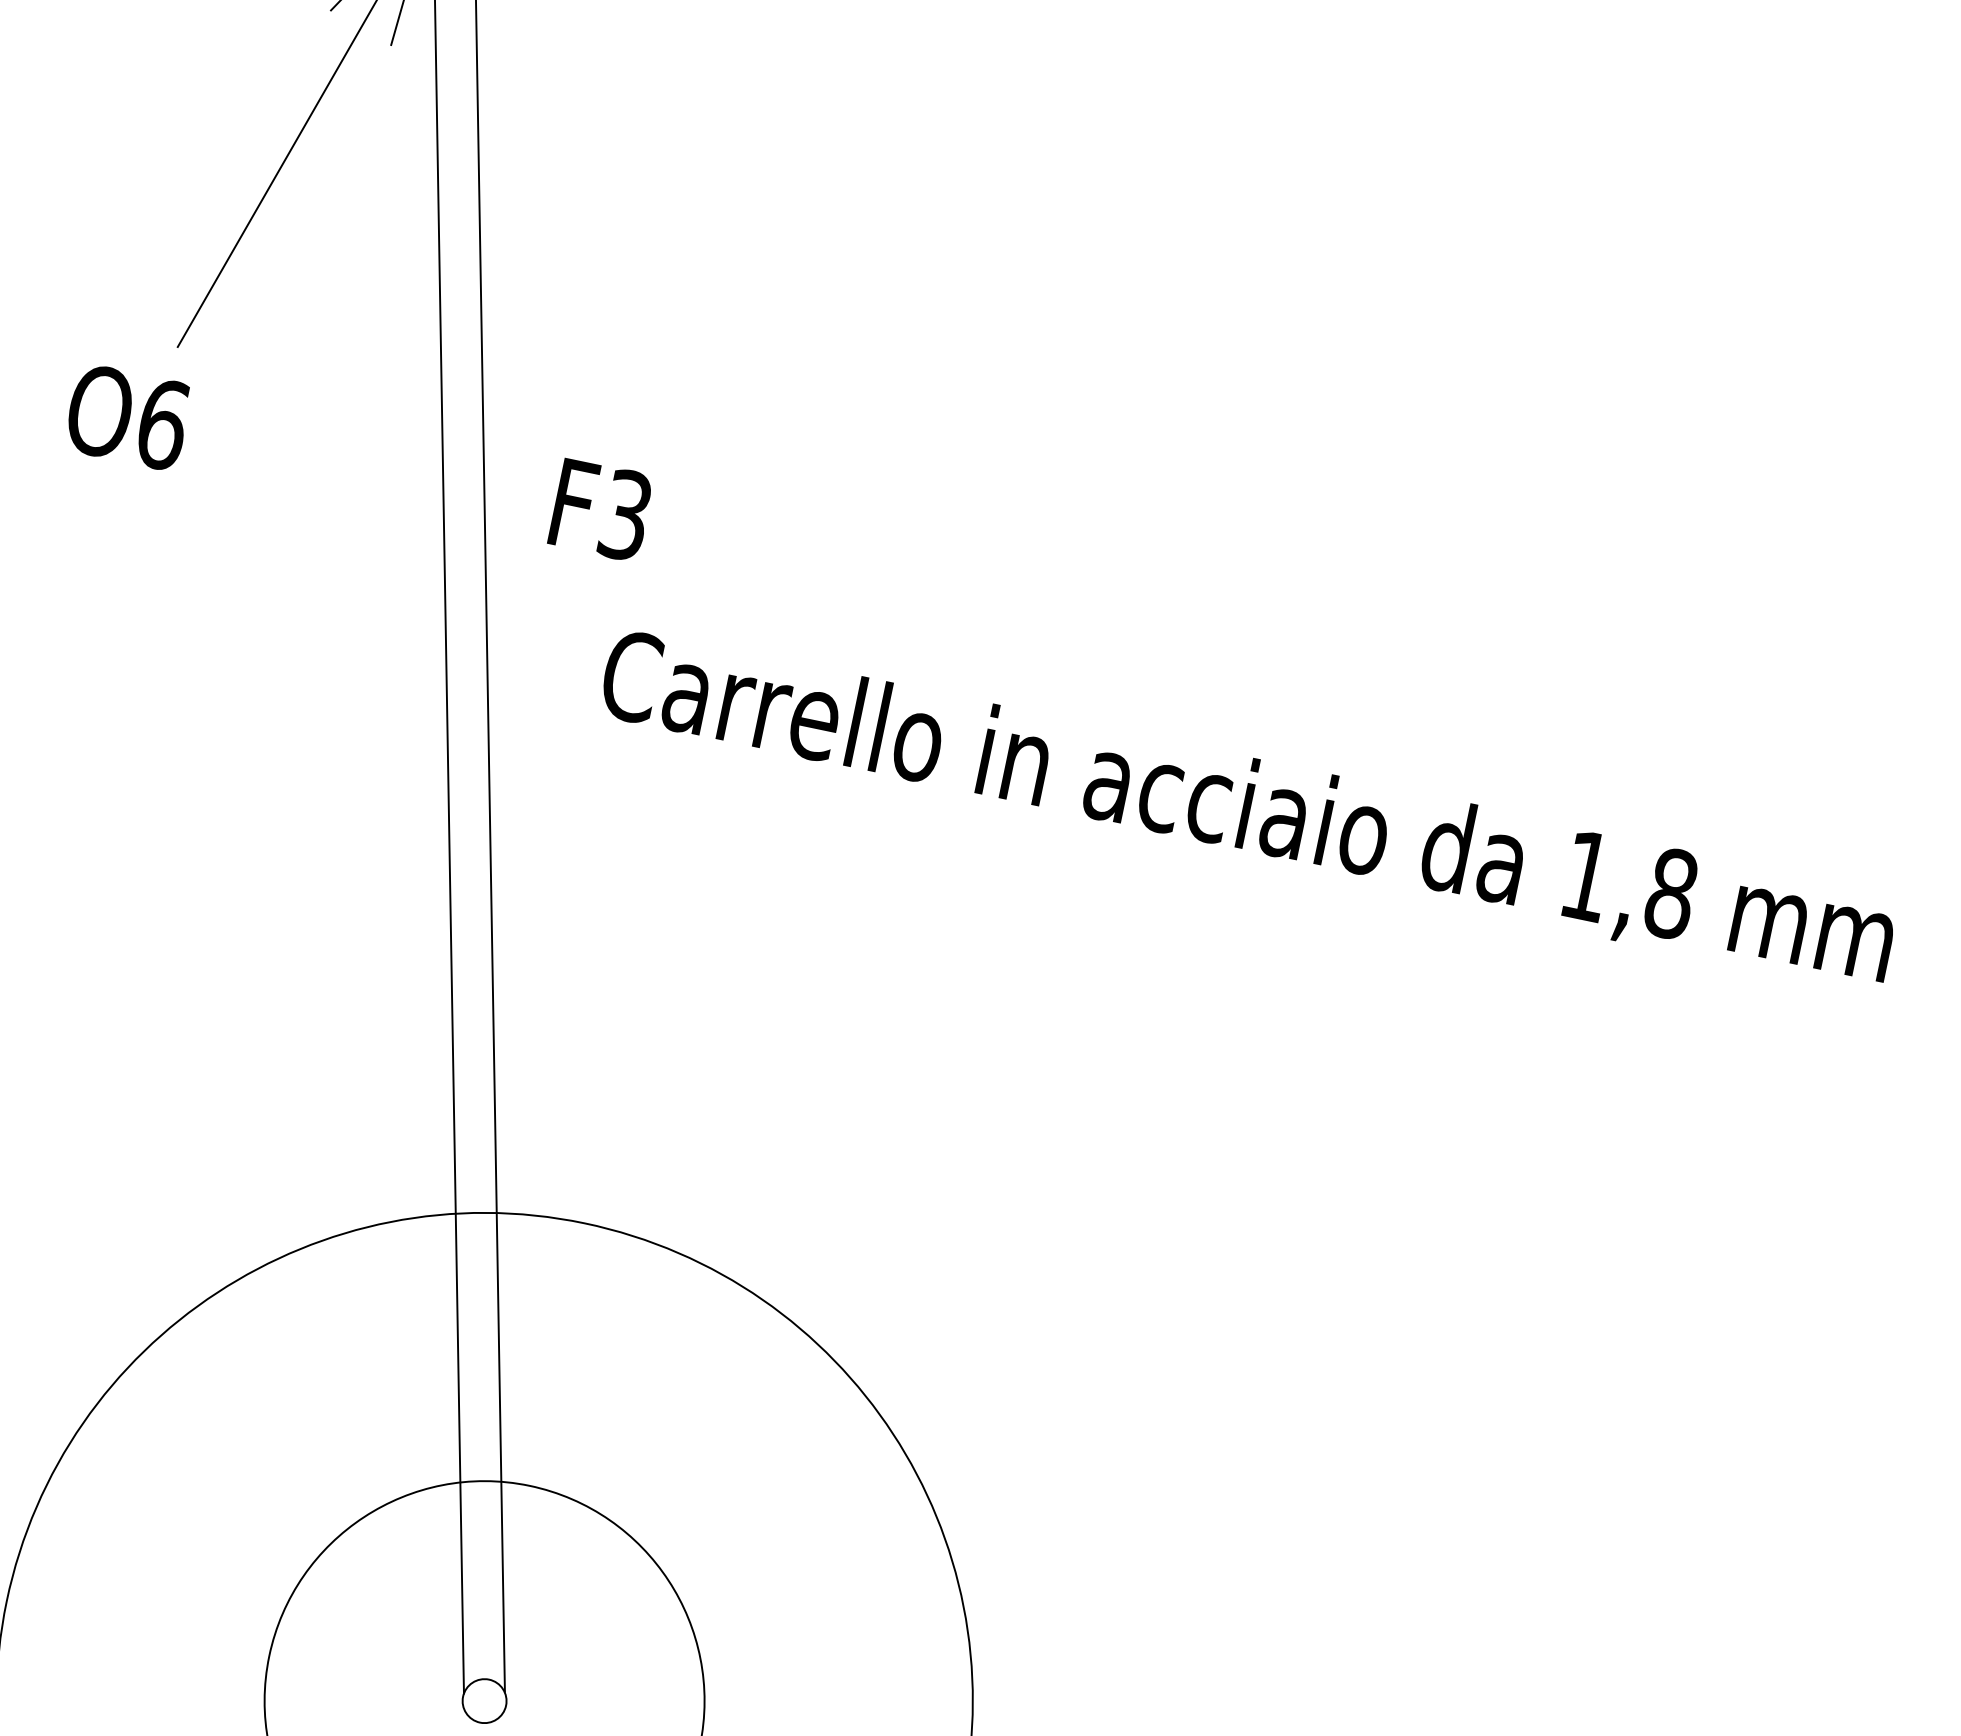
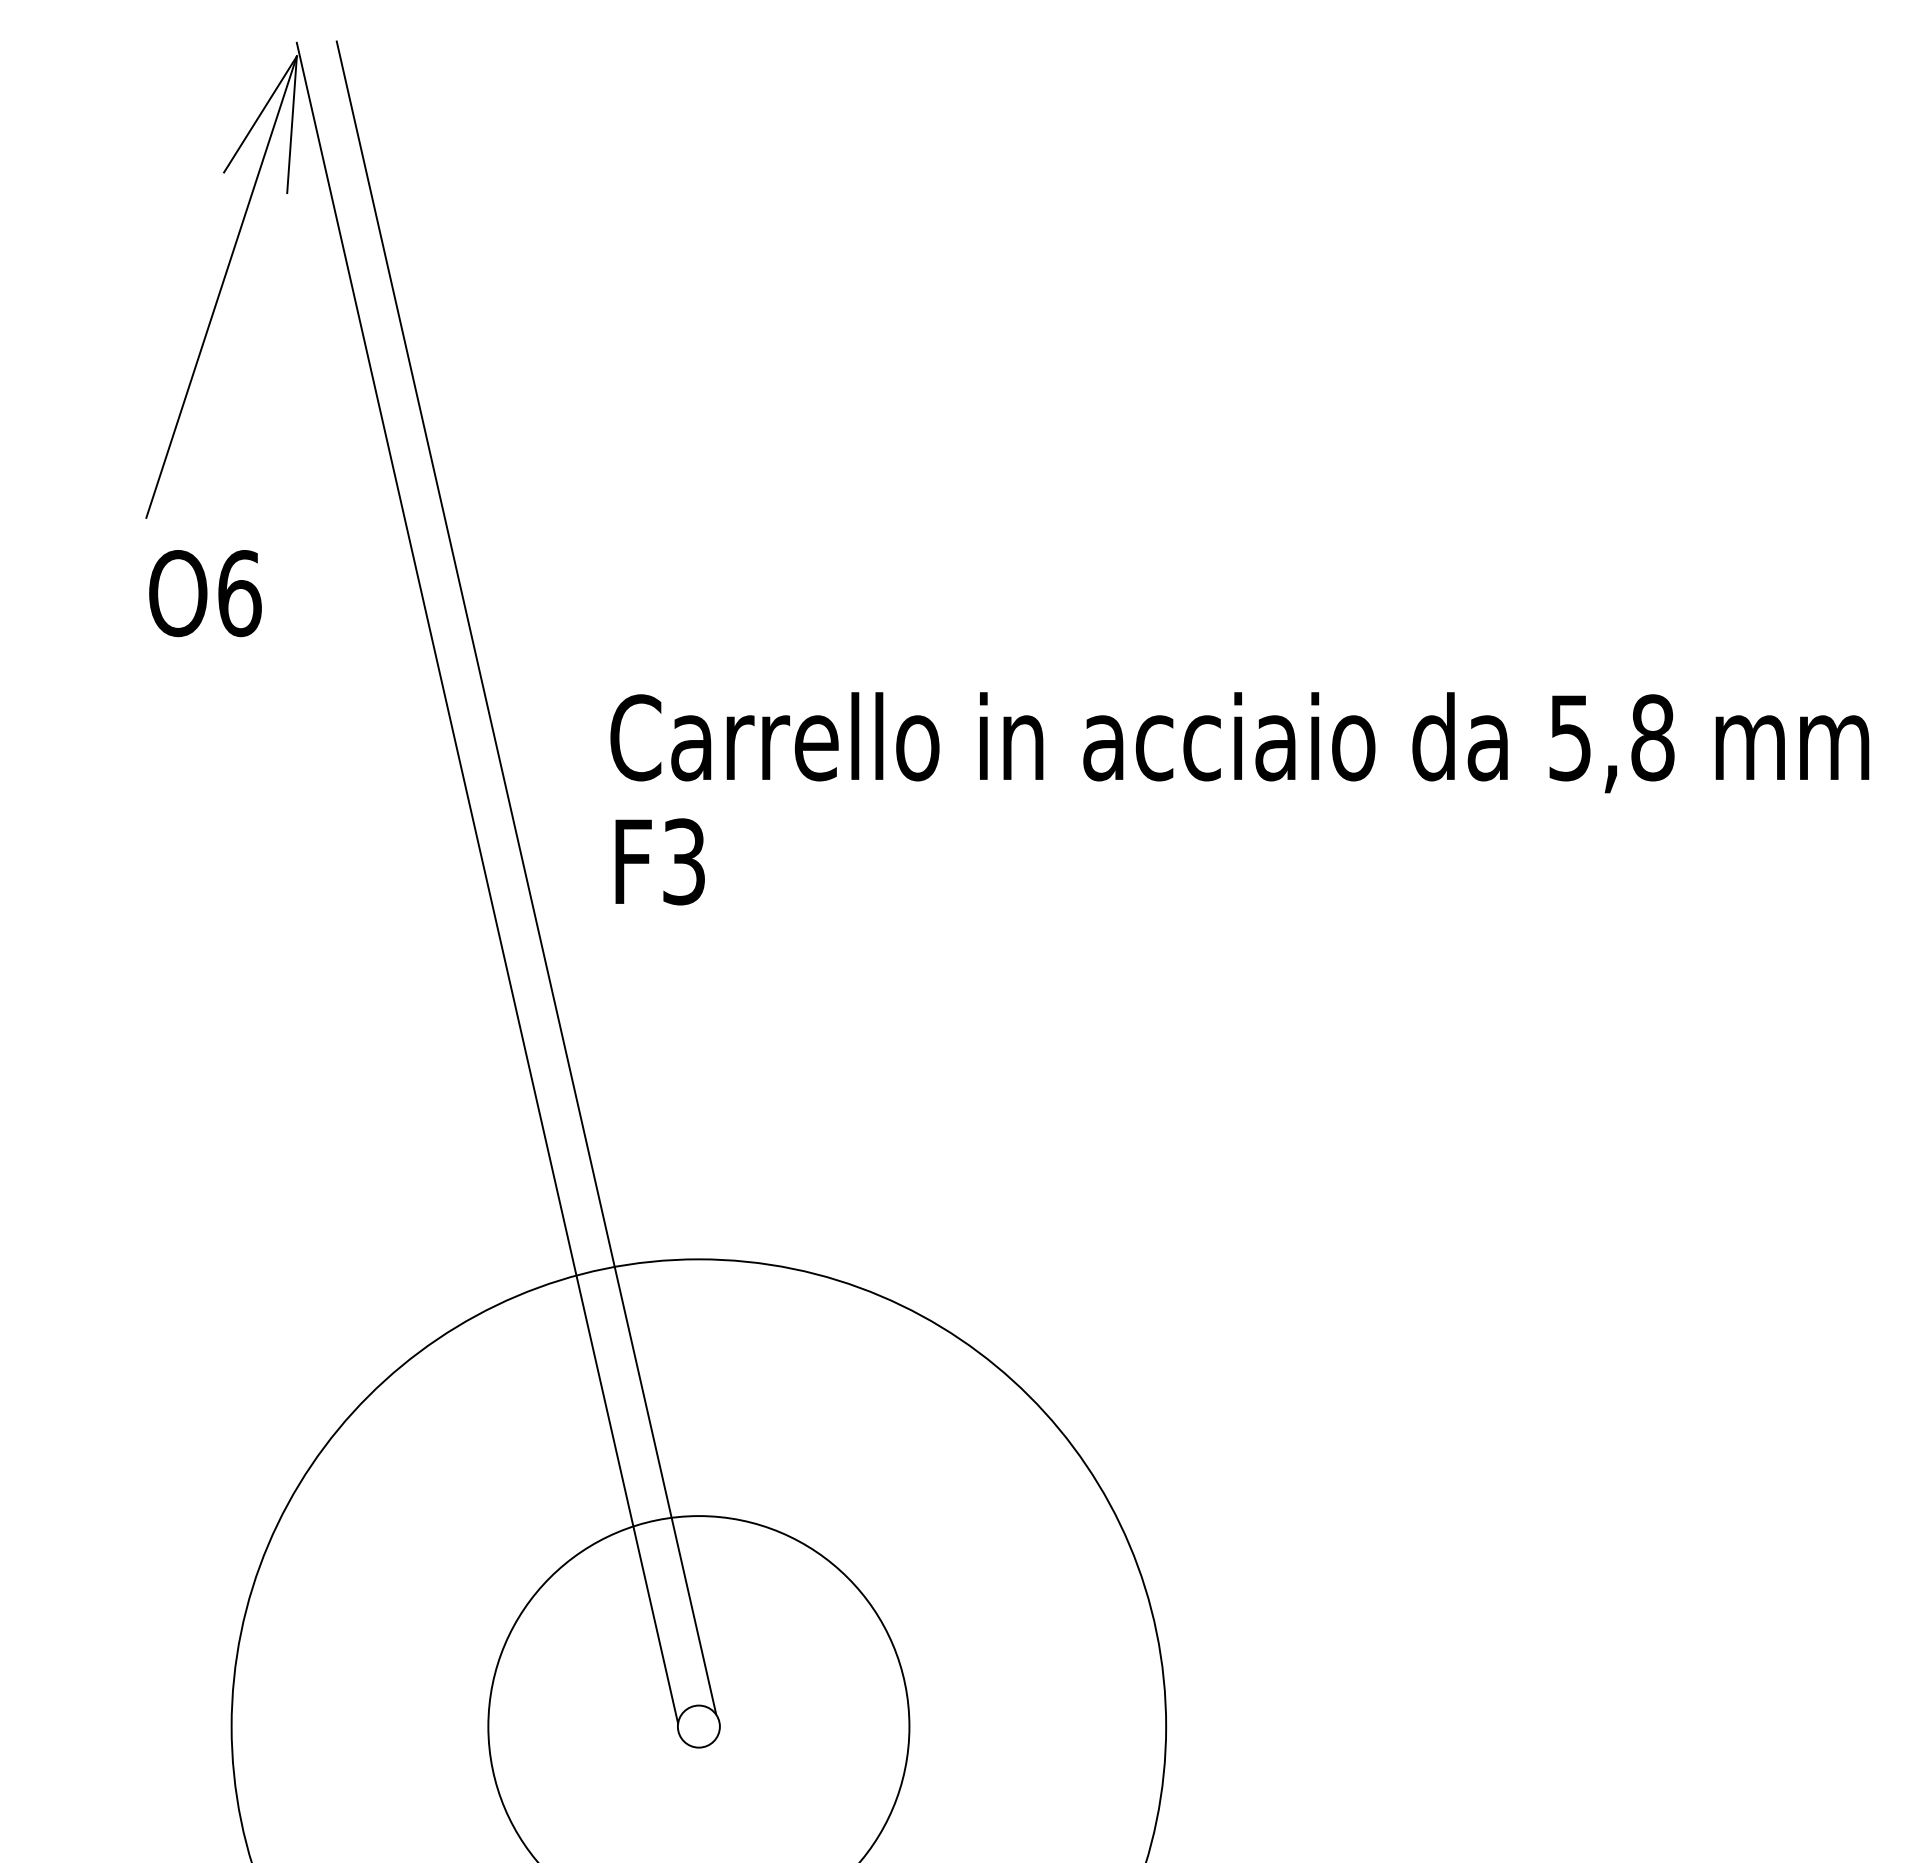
text: (128, 417) -> (205, 593), moved
text: (600, 509) -> (659, 861), moved
text: (1585, 876) -> (1569, 738), 1,8 -> 5,8

